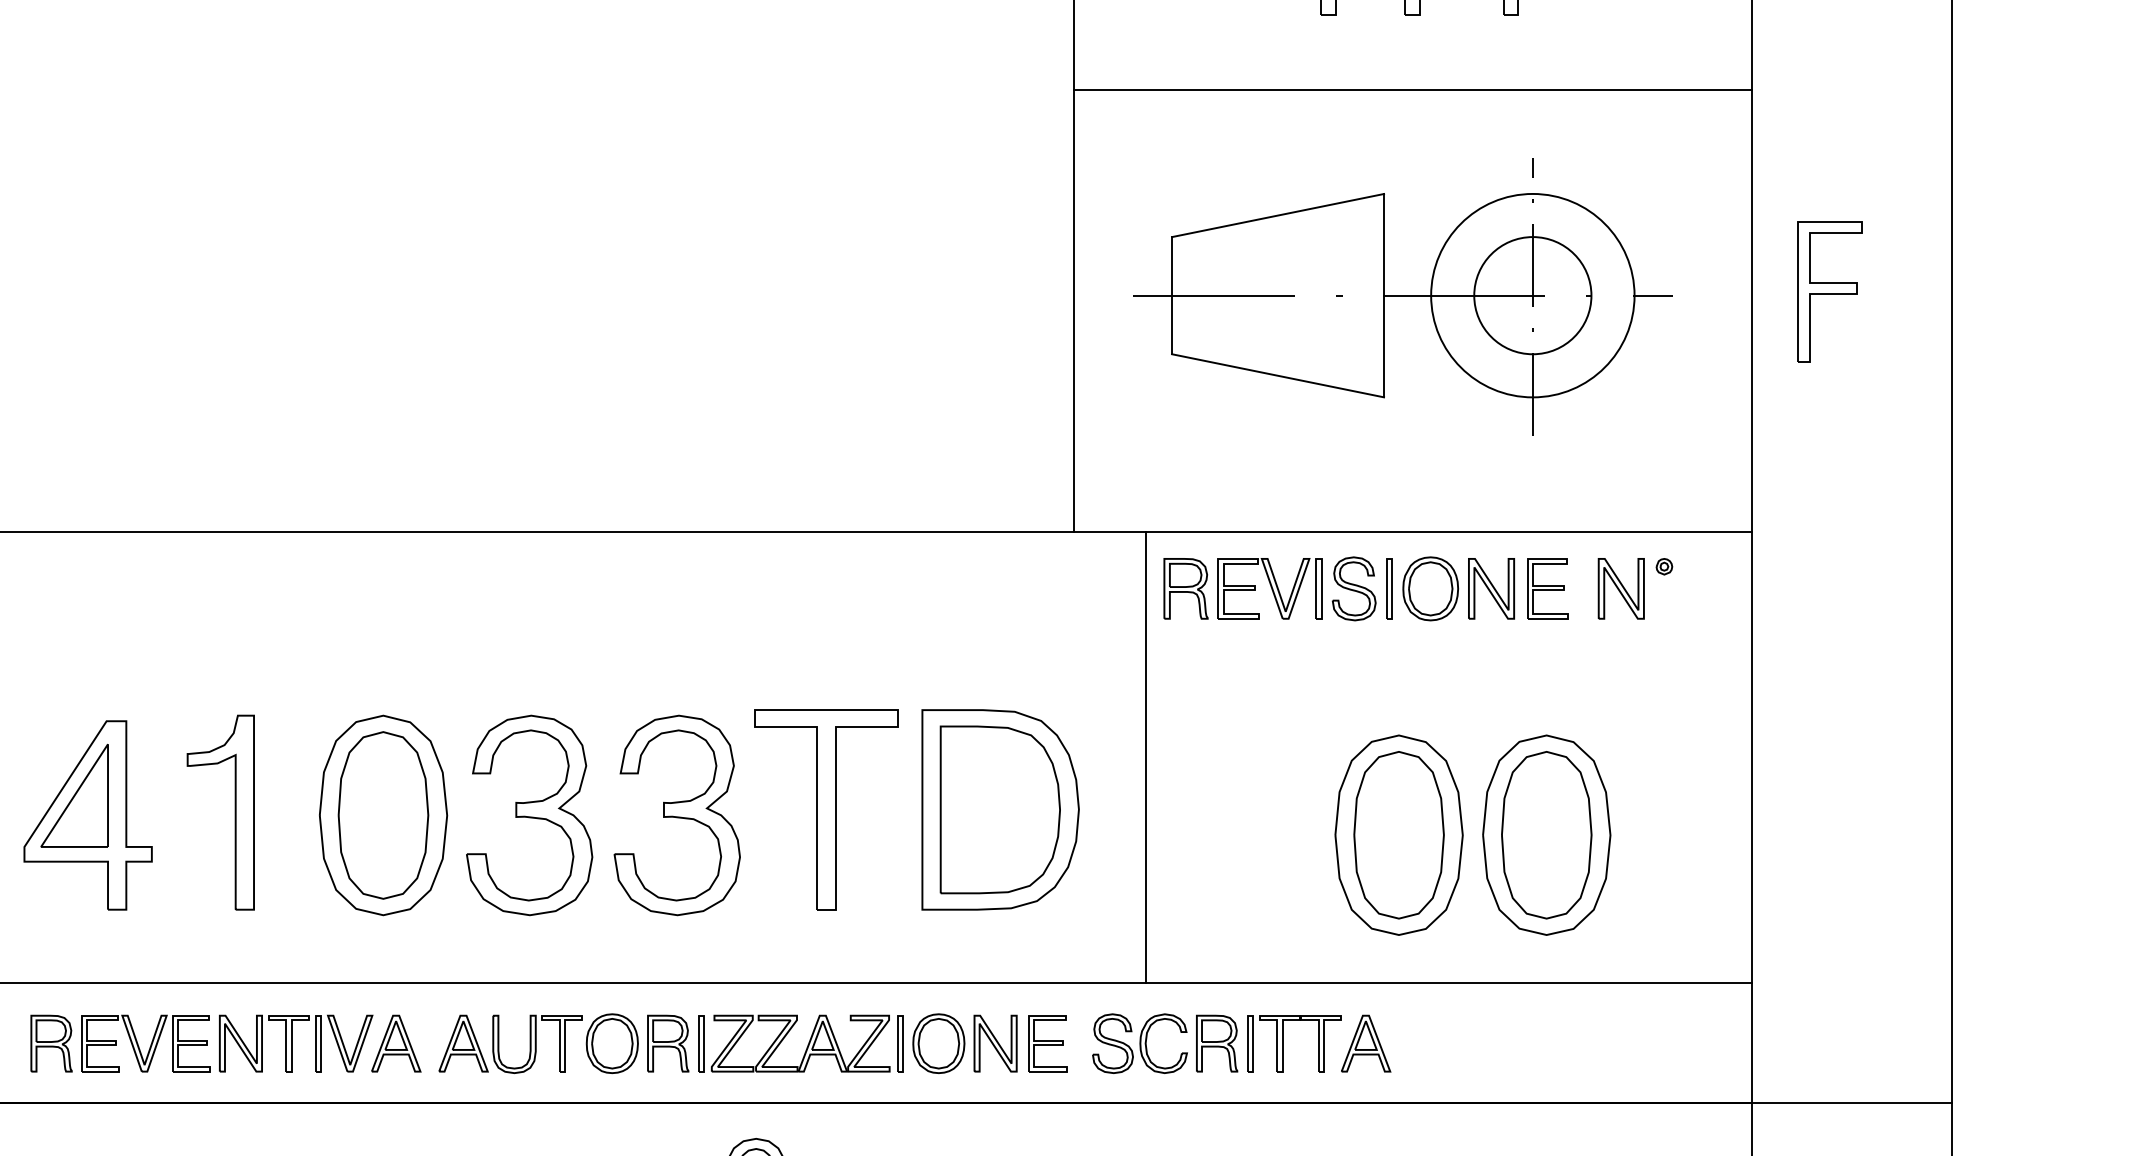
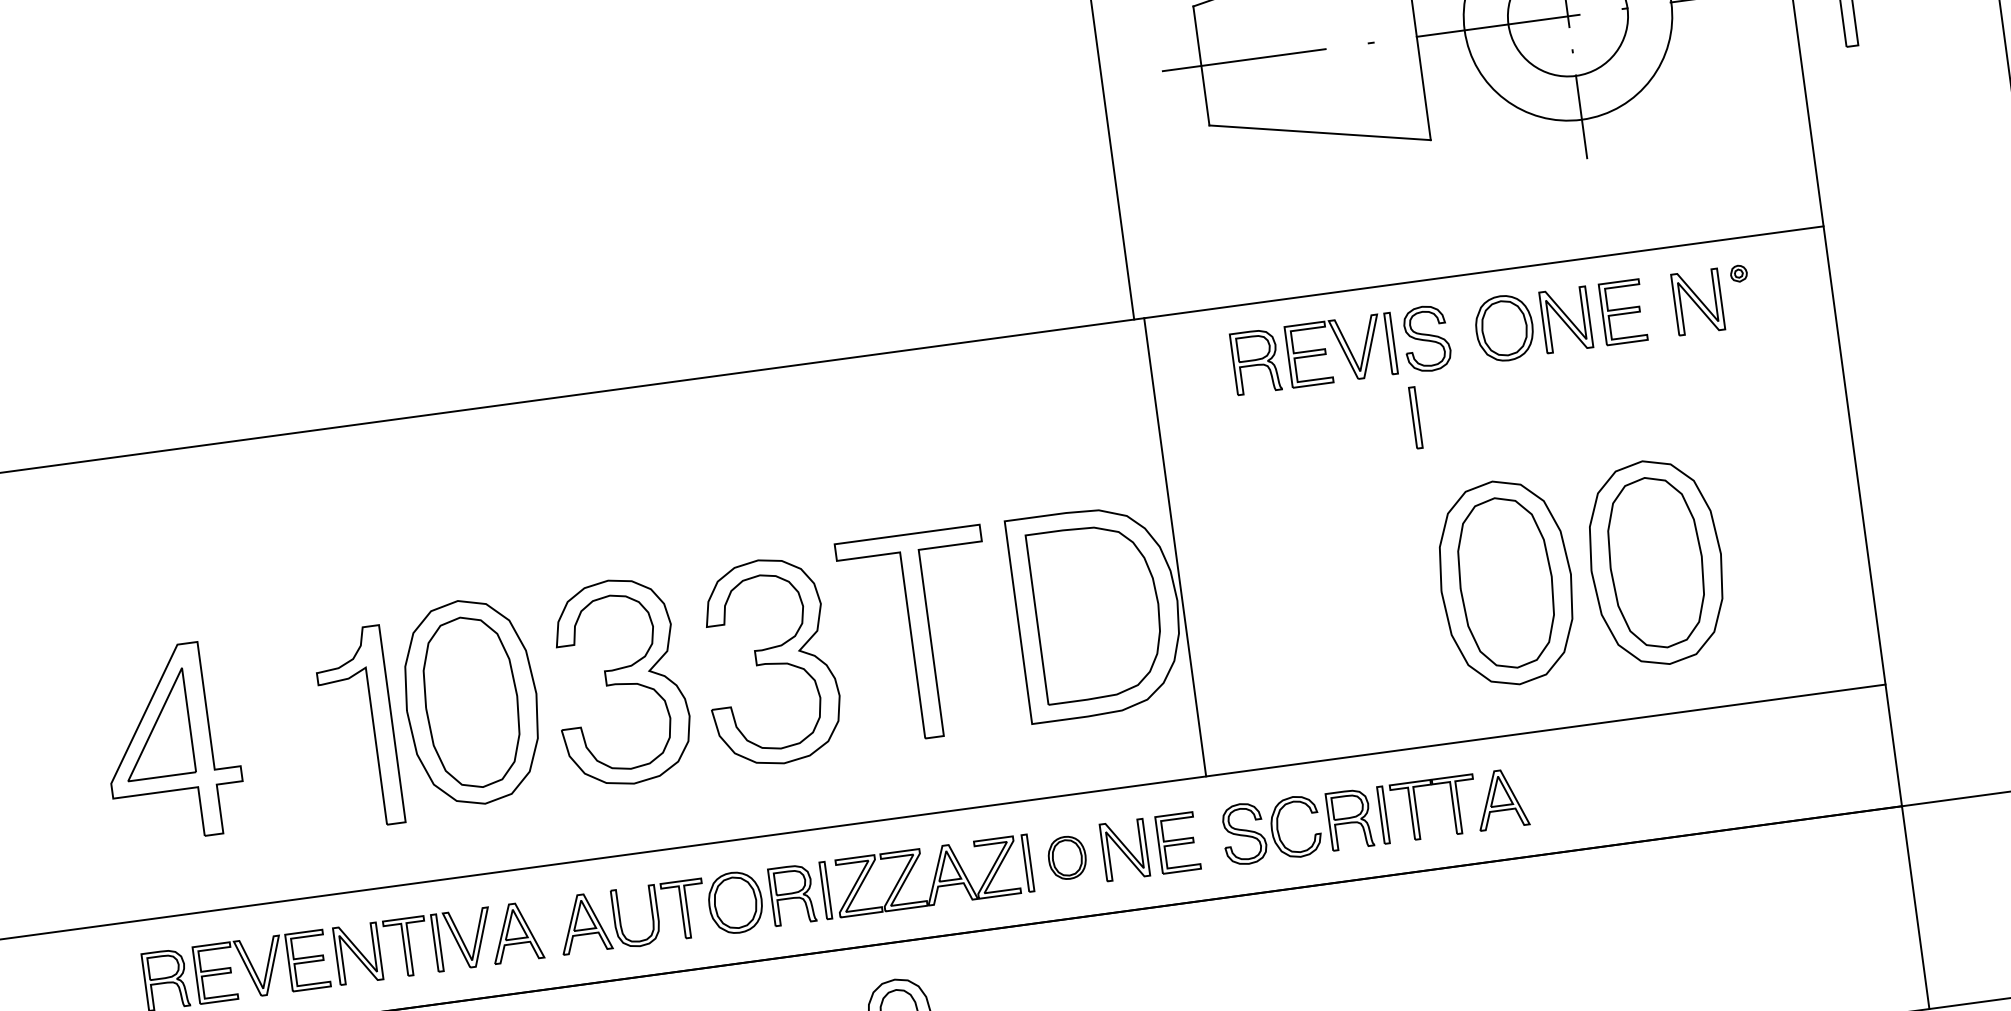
part: (1389, 588) -> (1415, 417), moved
line: (1145, 757) -> (1174, 547), moved
part: (234, 812) -> (372, 726), moved
part: (938, 1043) -> (1066, 857), size x0.7

